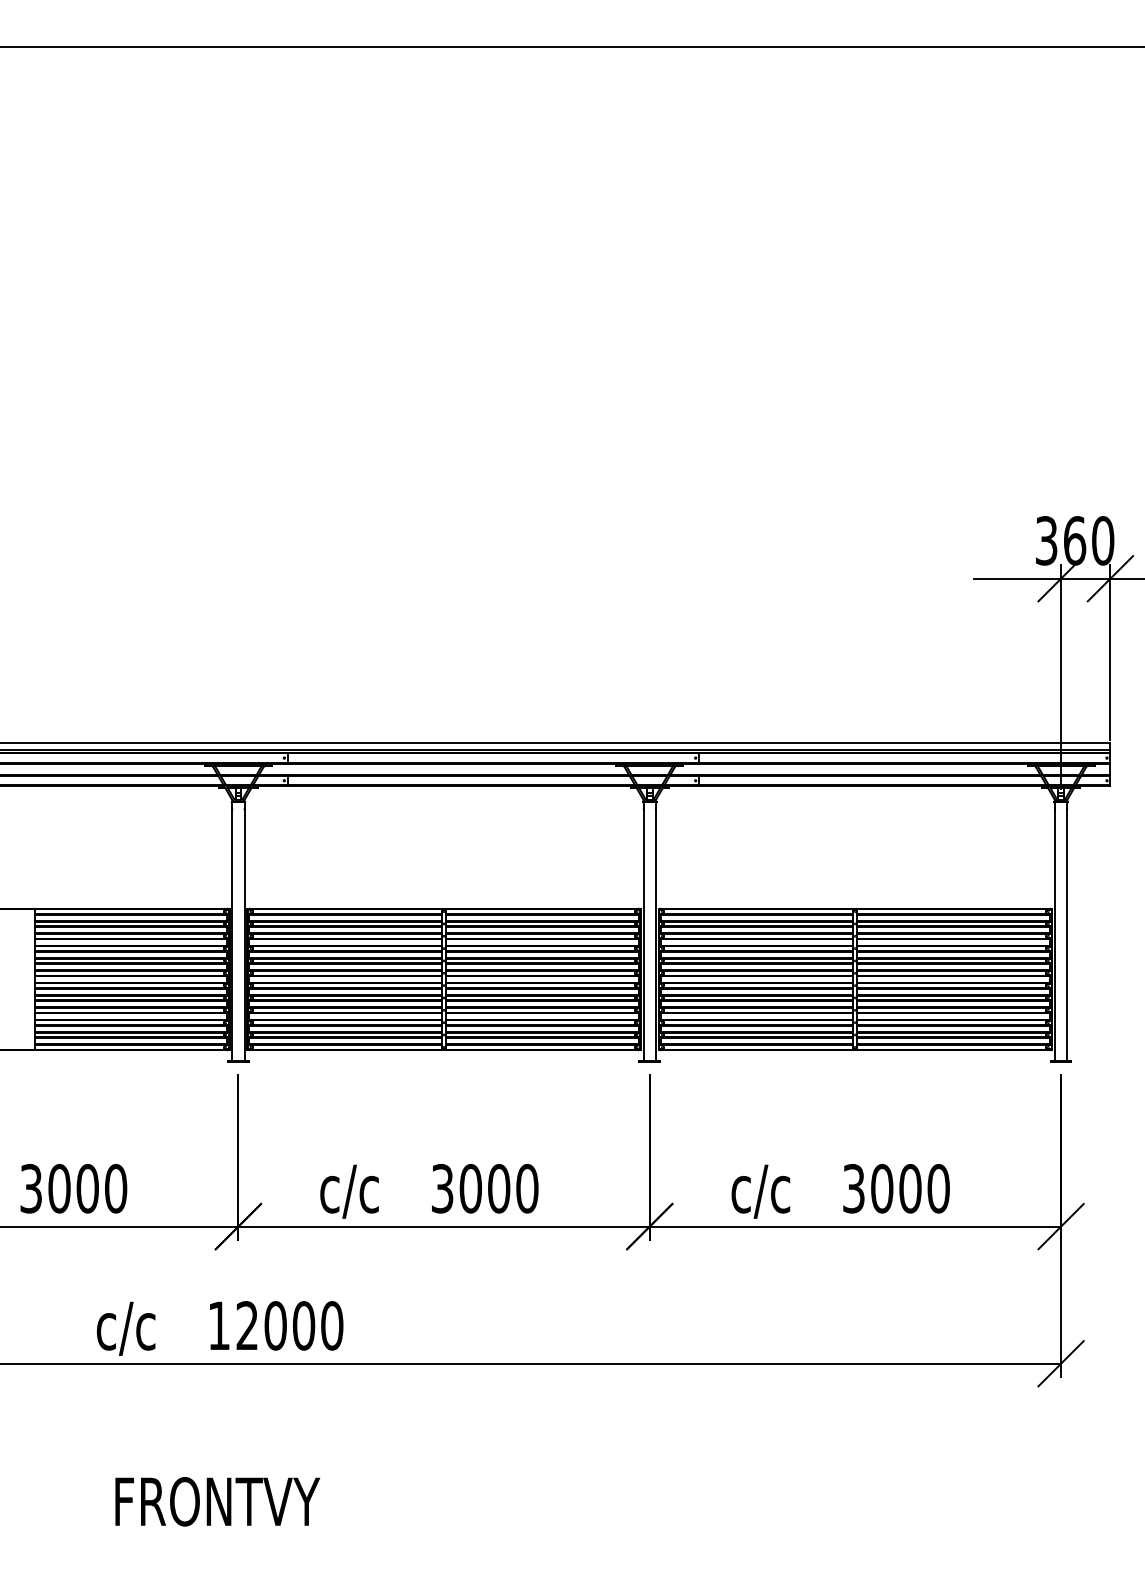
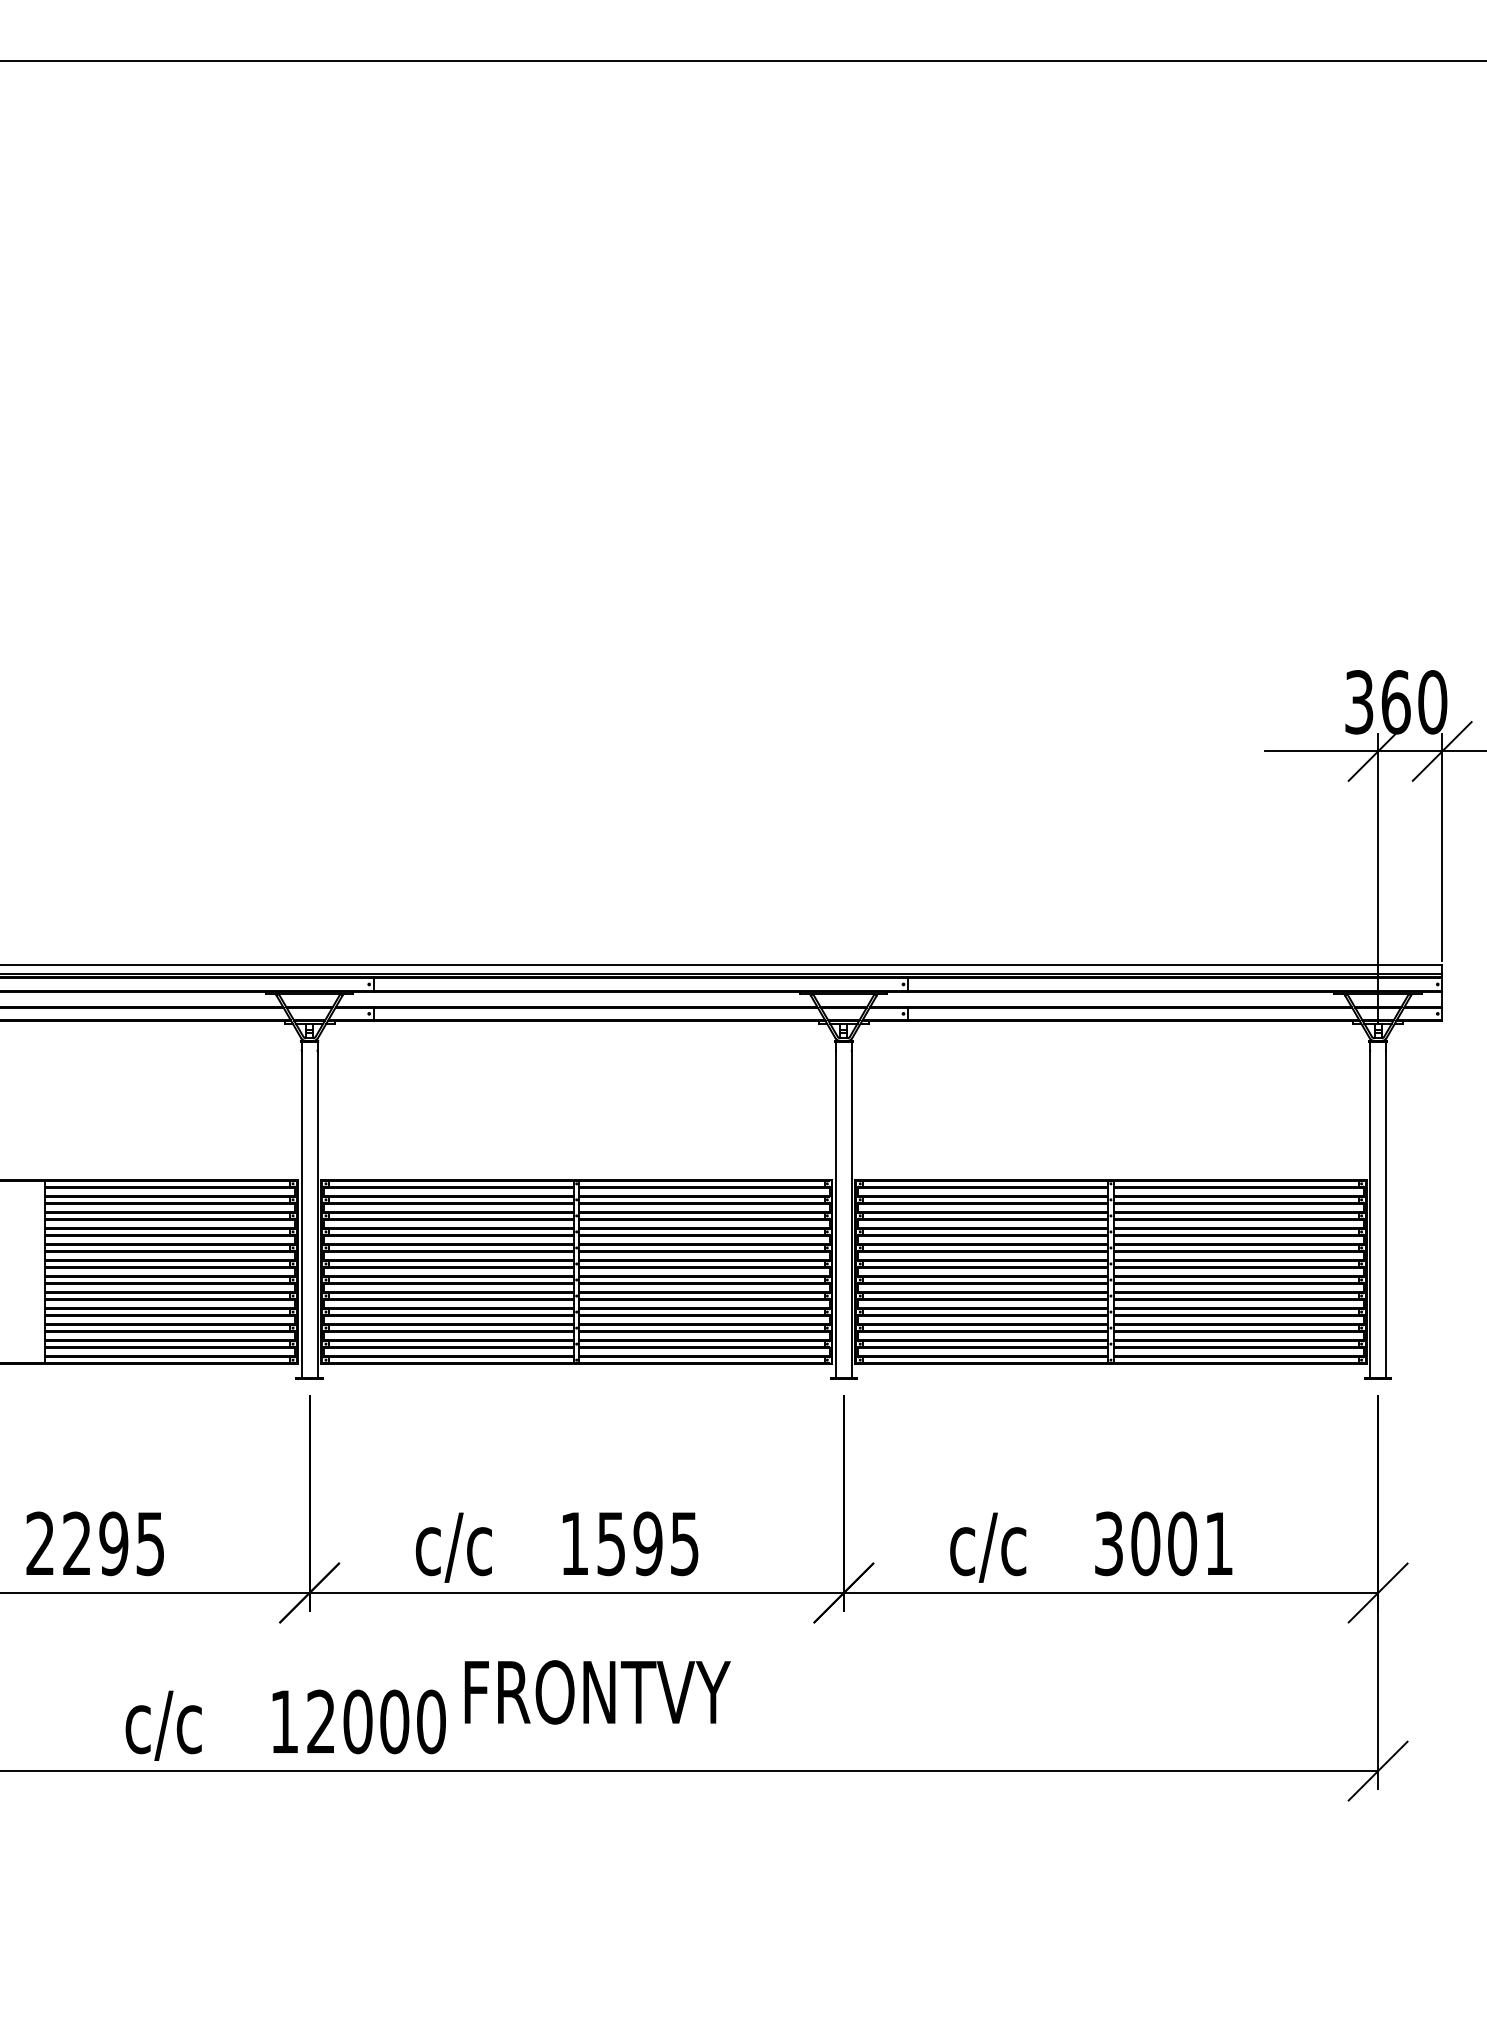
text: (73, 1188) -> (95, 1543), 3000 -> 2295
text: (485, 1188) -> (630, 1543), 3000 -> 1595
text: (938, 1188) -> (1218, 1543), 3000 -> 3001
text: (217, 1501) -> (597, 1692), moved

